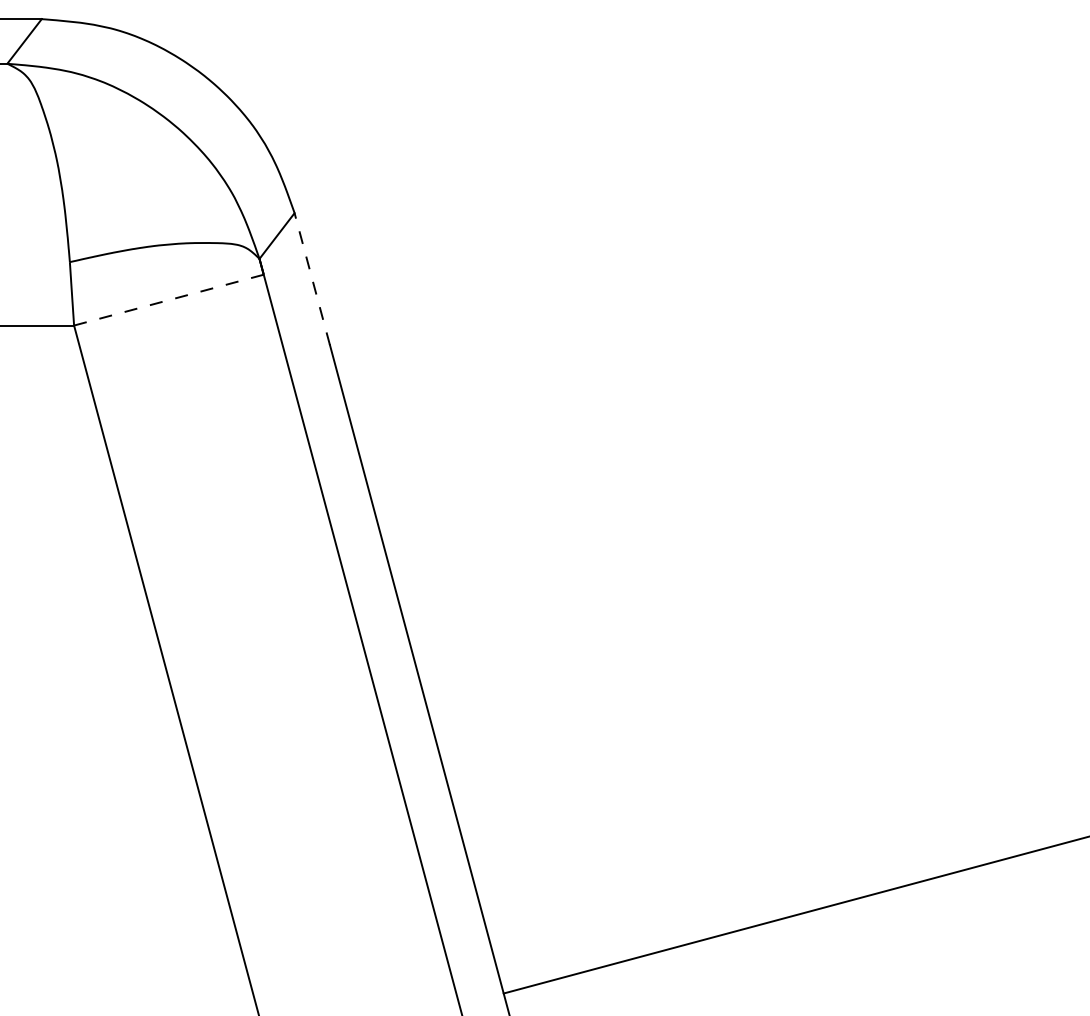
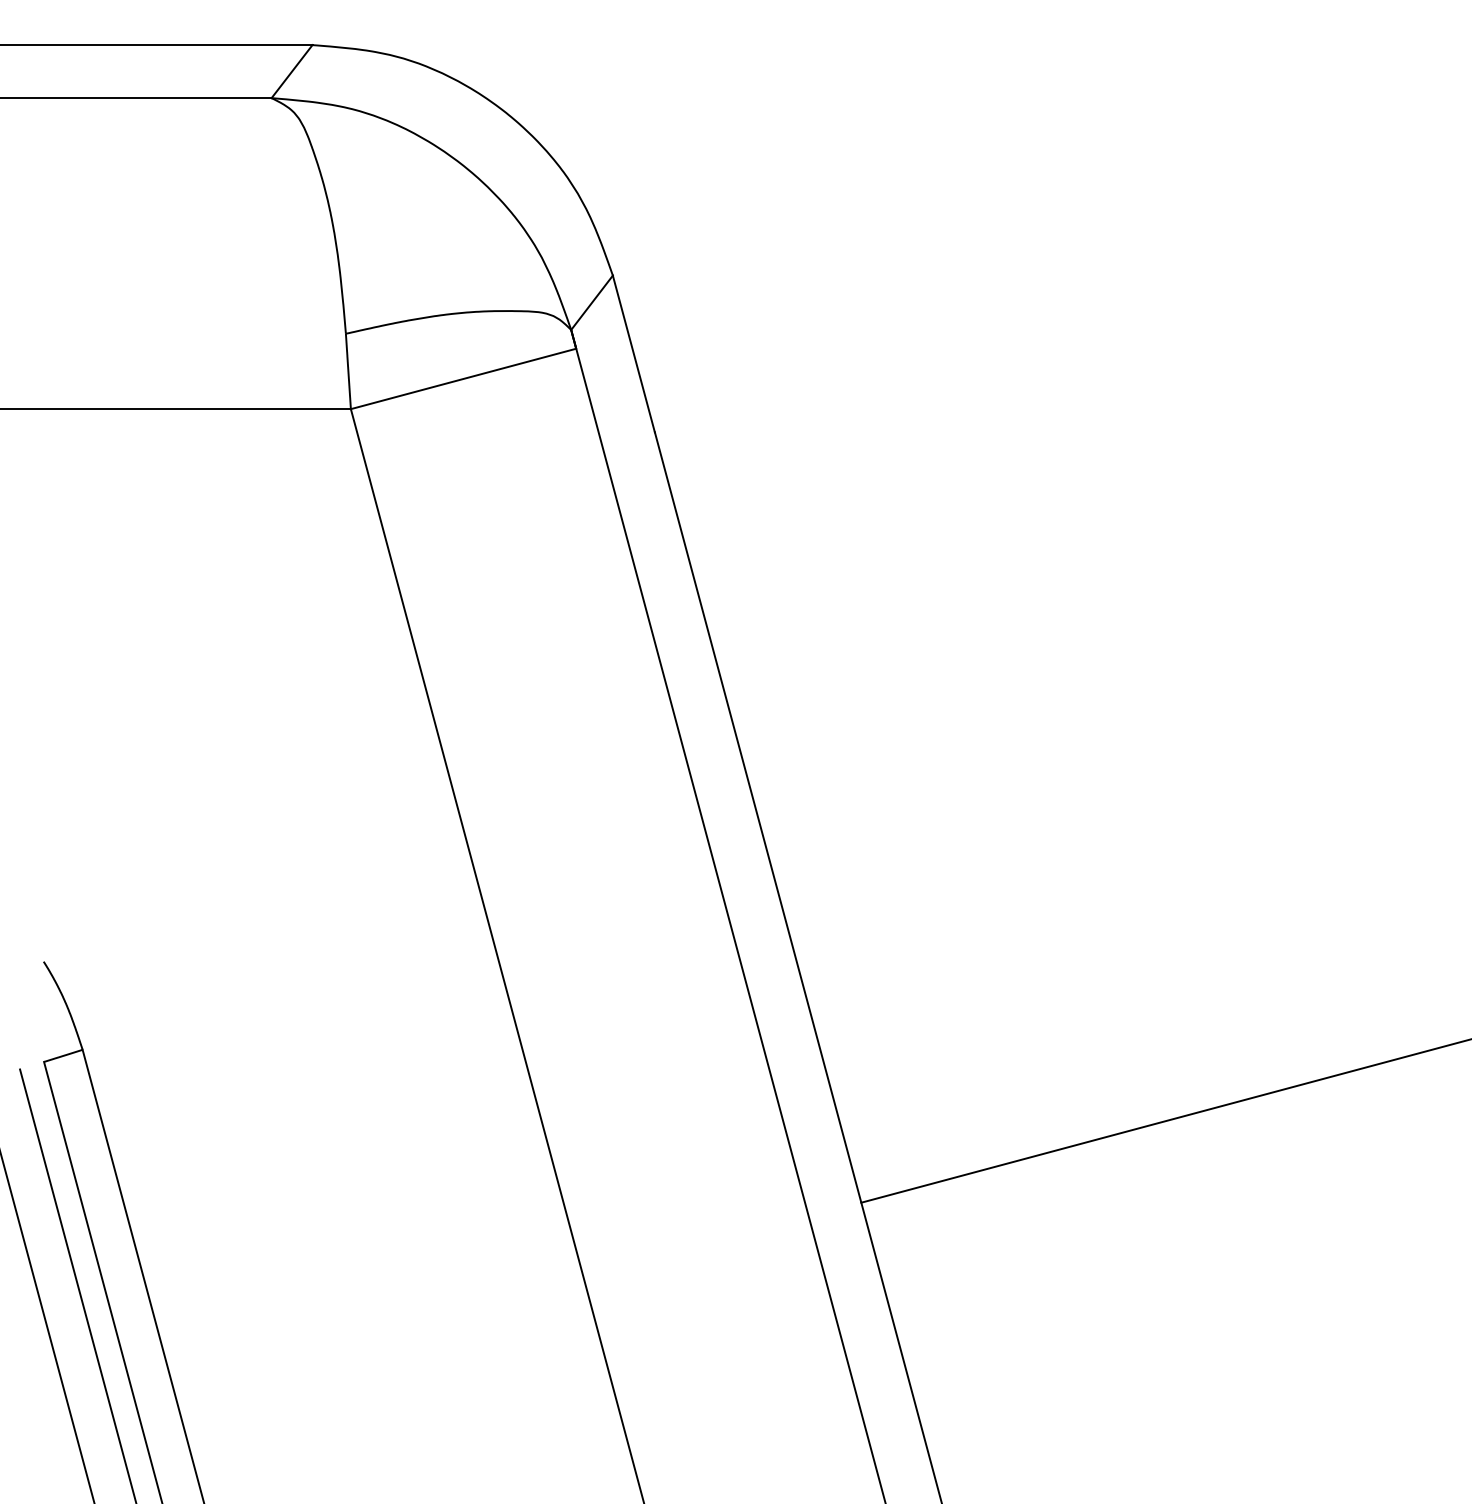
line: (311, 278) -> (633, 353), dashed -> solid
line: (168, 299) -> (463, 378), dashed -> solid

